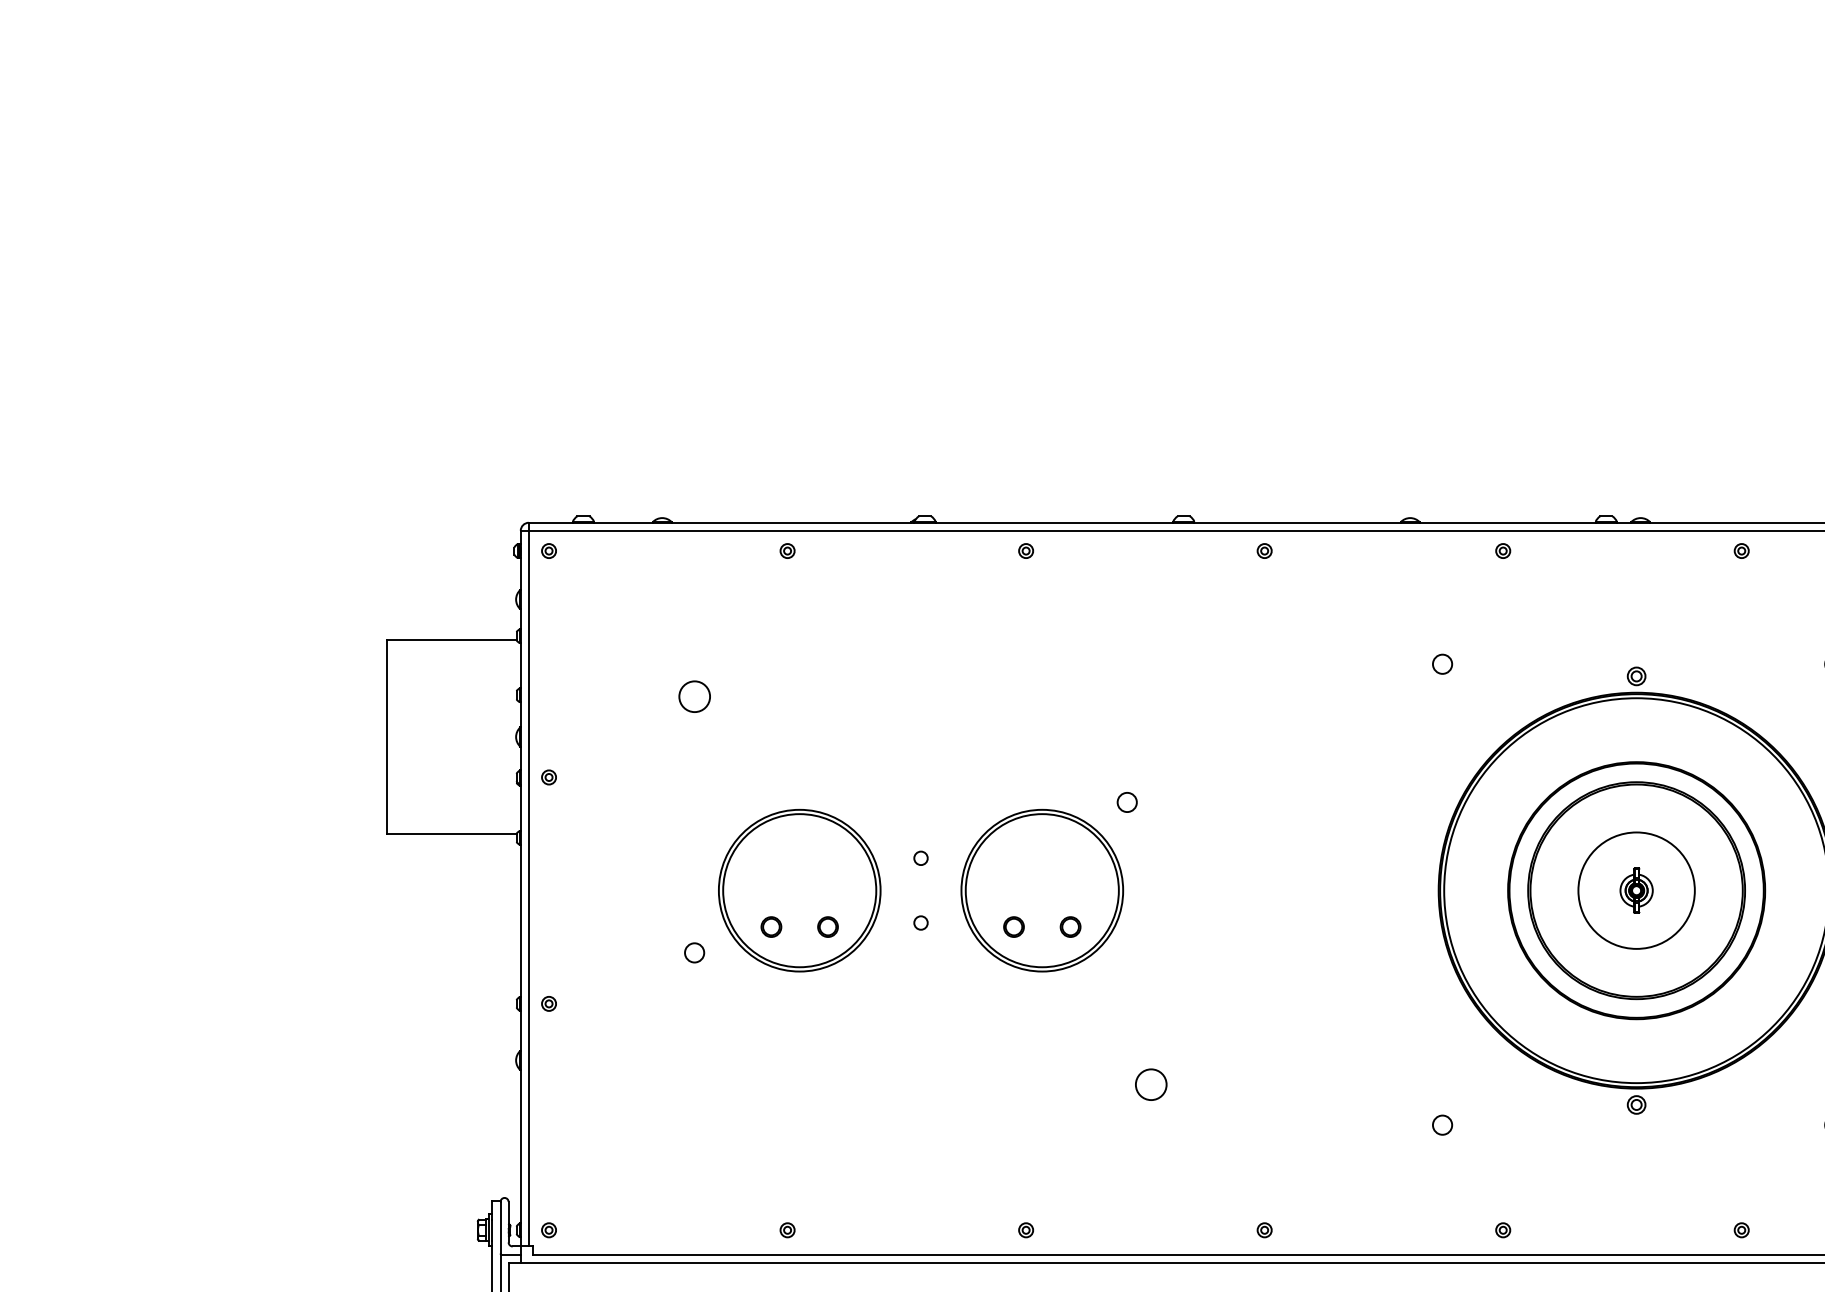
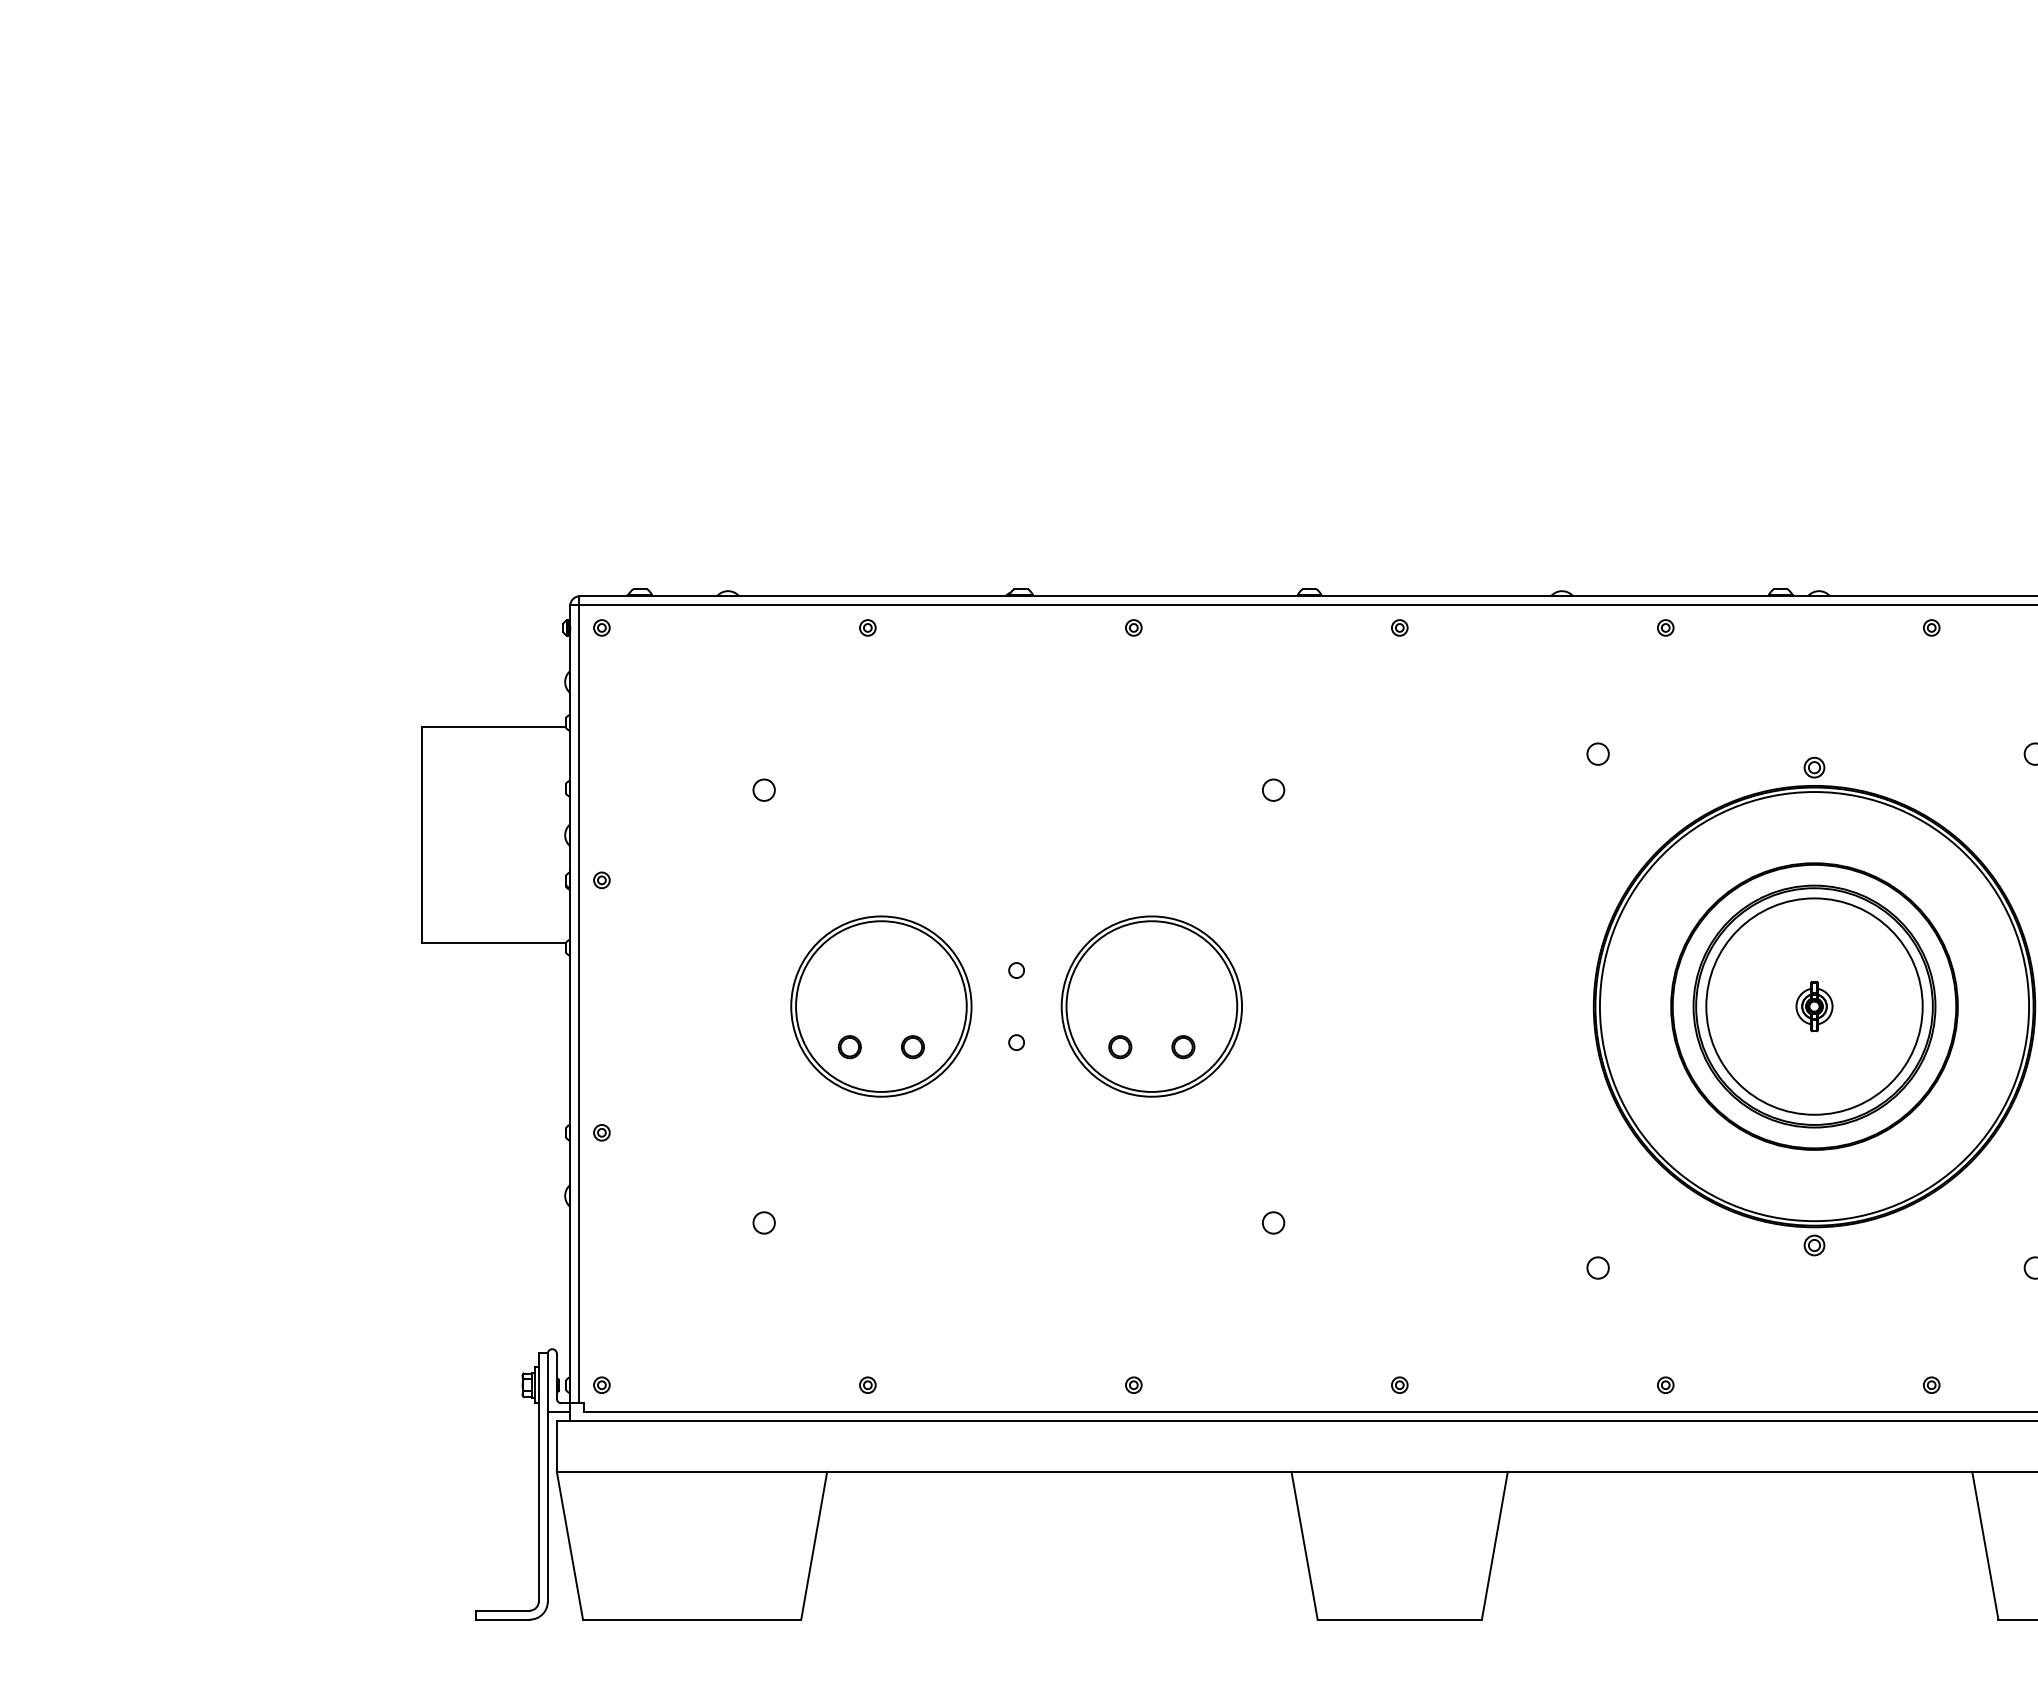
circle: (693, 695) -> (763, 789), size x0.62
circle: (1127, 801) -> (1273, 789), moved
circle: (1636, 890) -> (1814, 1006), size x1.67
circle: (693, 952) -> (763, 1222), moved
circle: (1151, 1084) -> (1273, 1222), size x0.62

